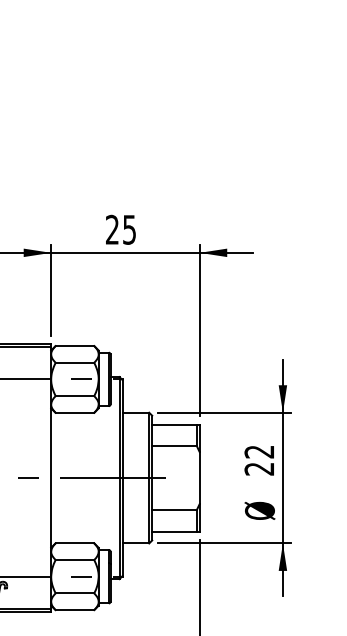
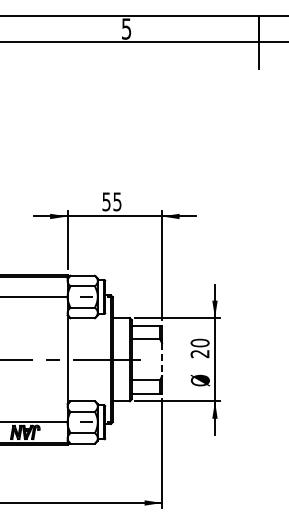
text: (112, 229) -> (106, 201), 25 -> 55
text: (258, 451) -> (199, 342), 22 -> 20
line: (200, 479) -> (162, 360), solid -> dashed

